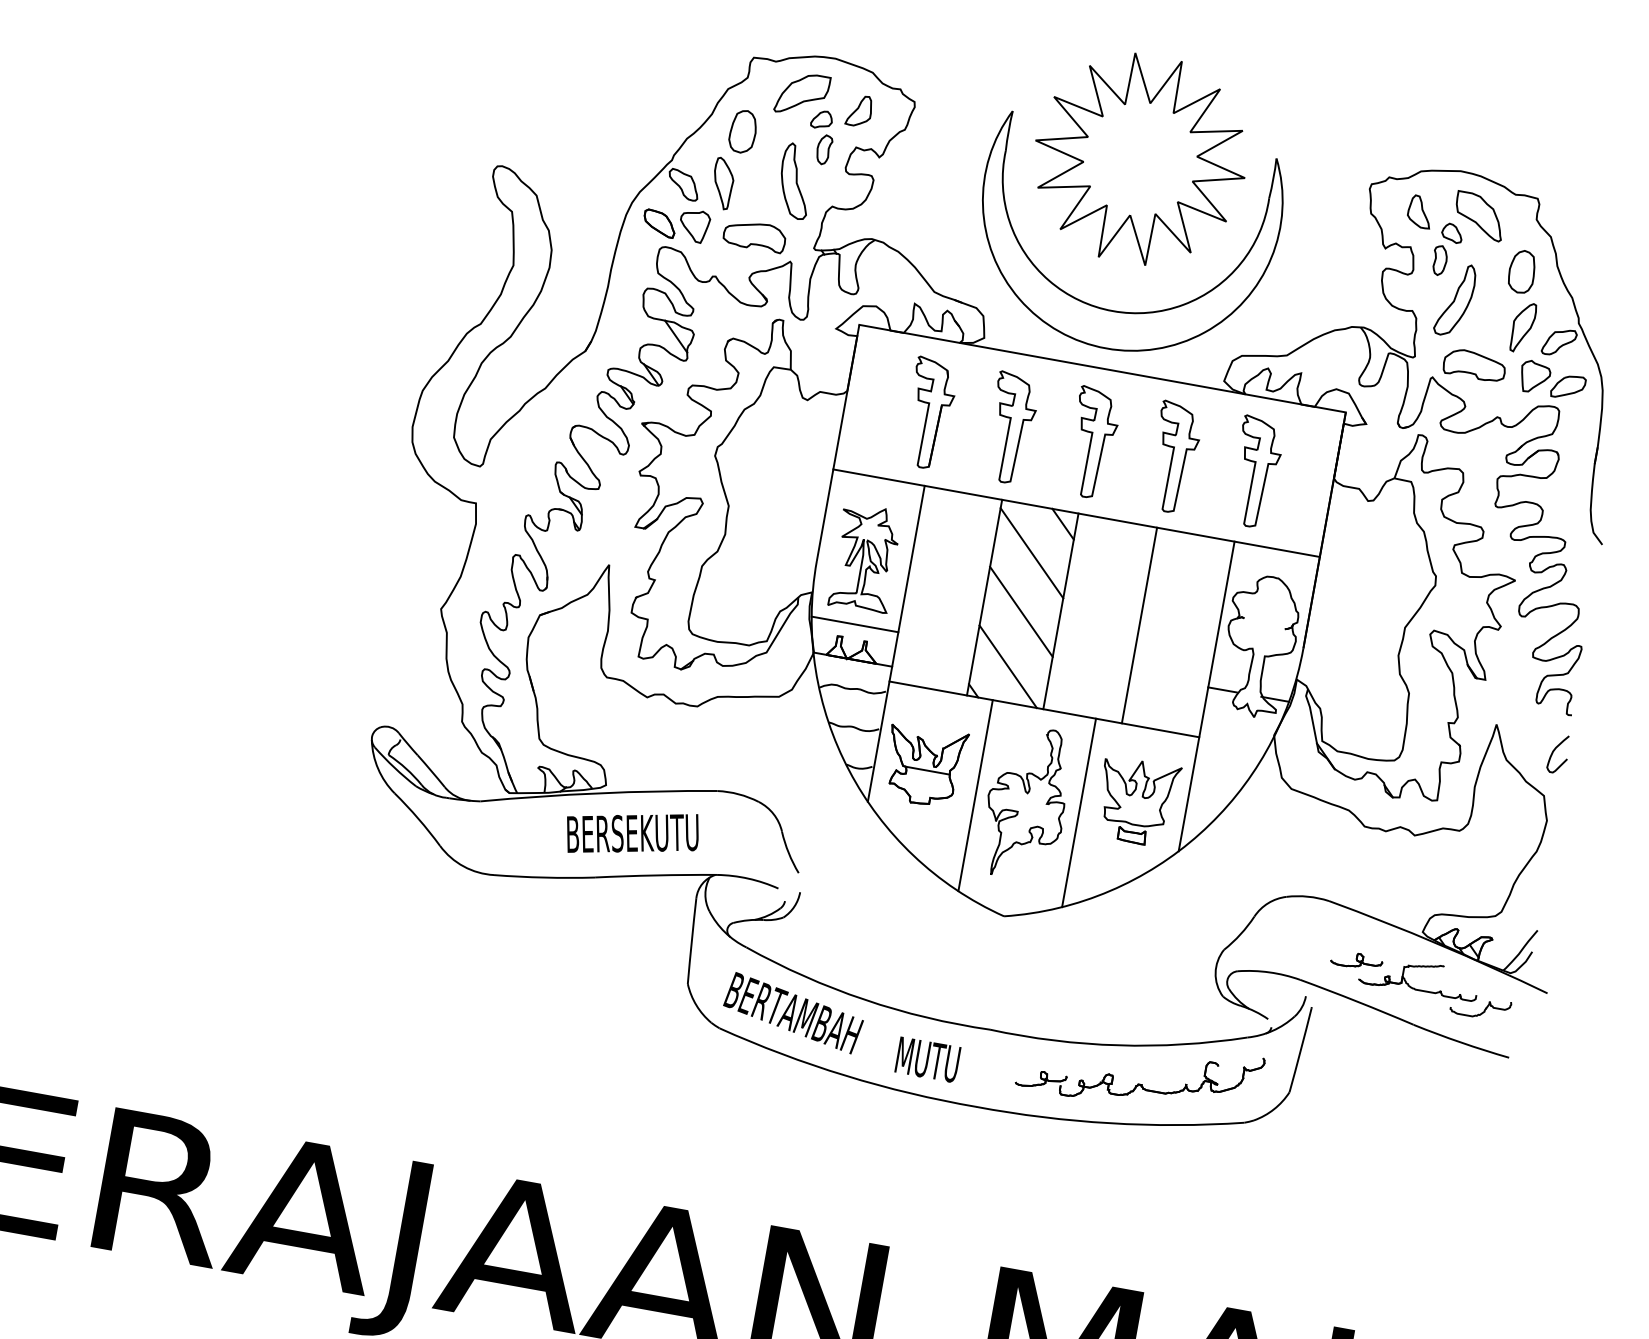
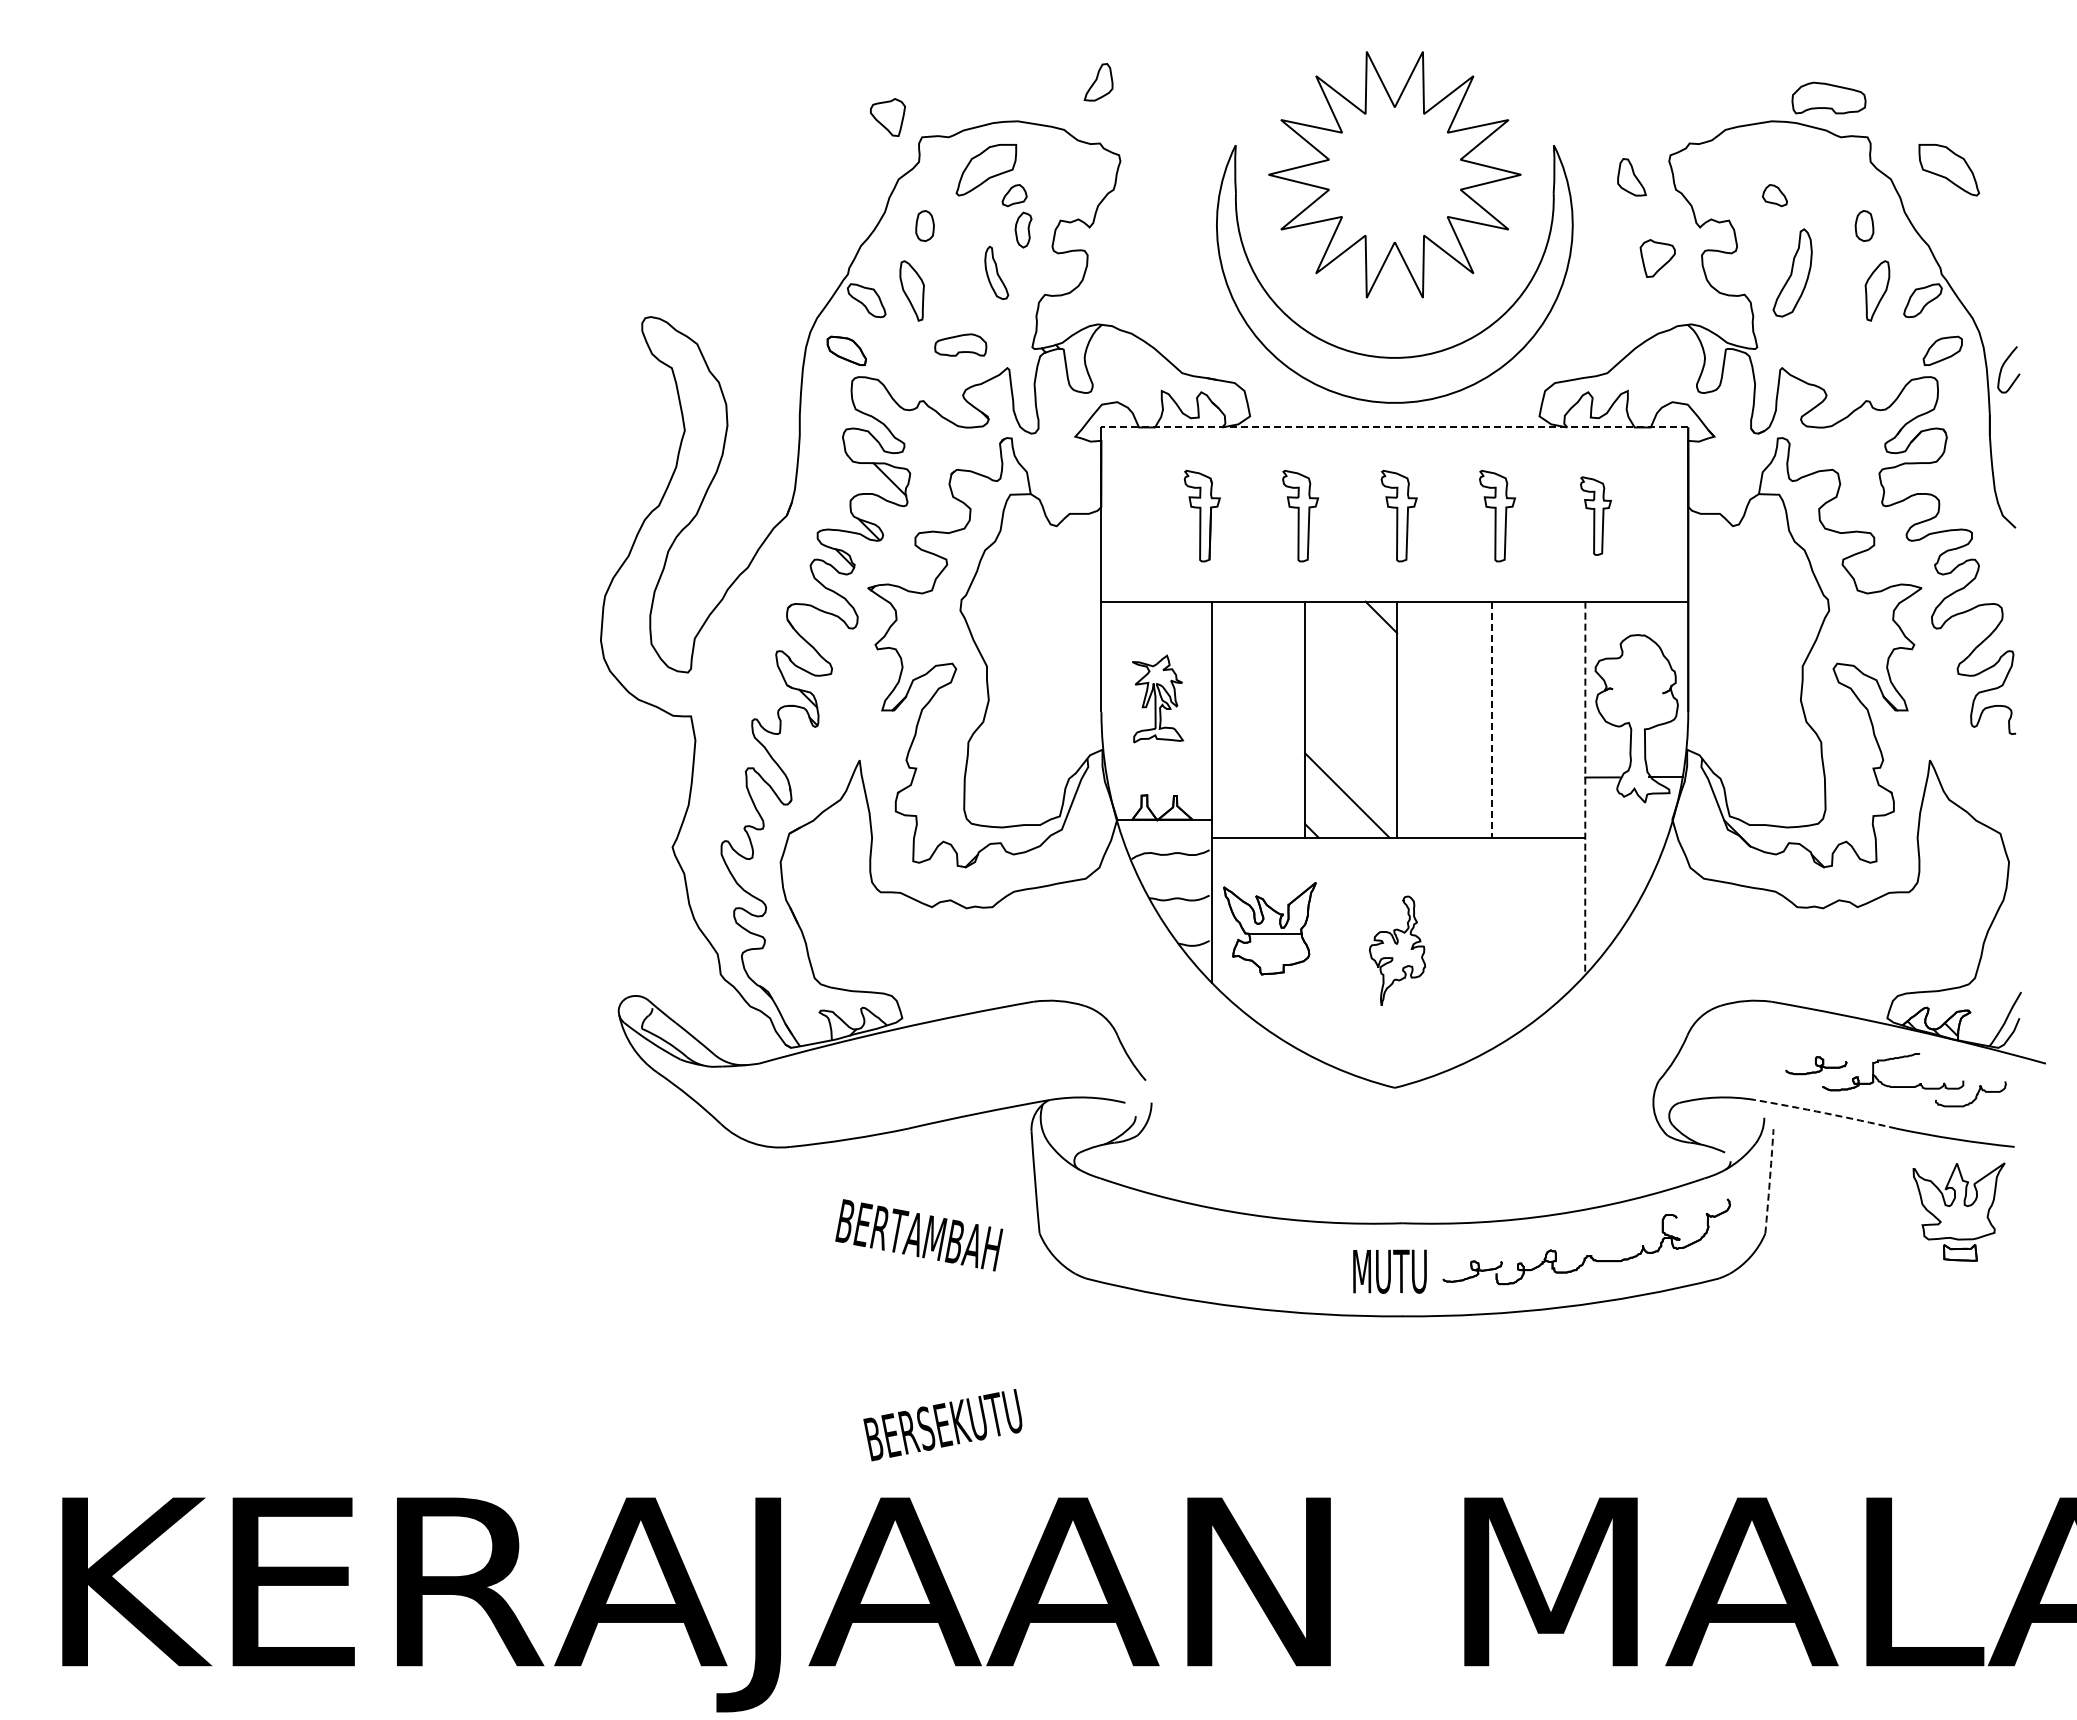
part: (859, 111) -> (1098, 82), moved
part: (742, 131) -> (924, 225), size x0.6
part: (795, 180) -> (996, 272), size x0.6
part: (1419, 211) -> (1631, 177), moved
part: (1479, 216) -> (1949, 170), moved
part: (694, 225) -> (887, 117), moved
part: (754, 235) -> (960, 344), size x0.7
part: (1439, 259) -> (1765, 229), removed
part: (1522, 271) -> (1864, 225), size x0.6
part: (1474, 364) -> (1828, 97), moved
line: (1102, 368) -> (1394, 427), solid -> dashed
part: (1534, 377) -> (1657, 258), moved
part: (929, 413) -> (1202, 515), size x0.7
part: (1011, 427) -> (1300, 515), size x0.7
part: (1093, 442) -> (1399, 515), size x0.7
part: (1174, 457) -> (1497, 515), size x0.7
part: (1255, 471) -> (1595, 515), size x0.6
line: (1032, 553) -> (1351, 657), removed
part: (865, 558) -> (1157, 698), size x0.7
line: (1021, 611) -> (1351, 728), removed
line: (855, 624) -> (1159, 778), removed
line: (1139, 625) -> (1491, 719), solid -> dashed
line: (1206, 696) -> (1585, 788), solid -> dashed
curve: (1554, 750) -> (2003, 366), moved
line: (975, 795) -> (1336, 952), removed
part: (1136, 801) -> (1958, 1211), moved
part: (1026, 802) -> (1397, 950), size x0.6
line: (1078, 812) -> (1460, 950), removed
text: (631, 833) -> (942, 1425), moved
arc: (1357, 1001) -> (1825, 1113), solid -> dashed
text: (793, 1013) -> (919, 1235), moved
arc: (1300, 1050) -> (1769, 1182), solid -> dashed
text: (927, 1059) -> (1389, 1271), moved

